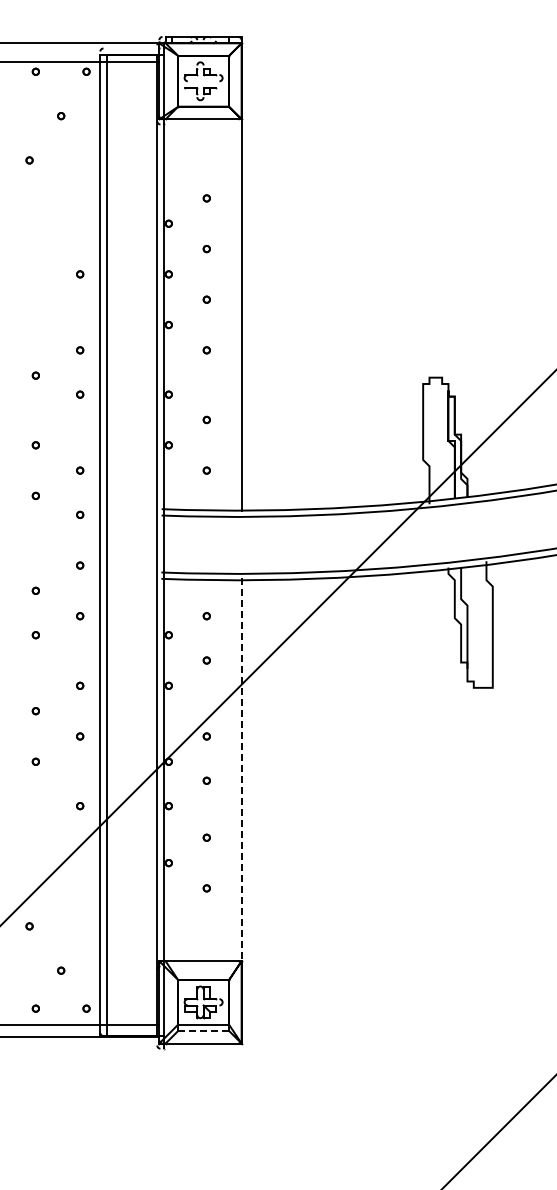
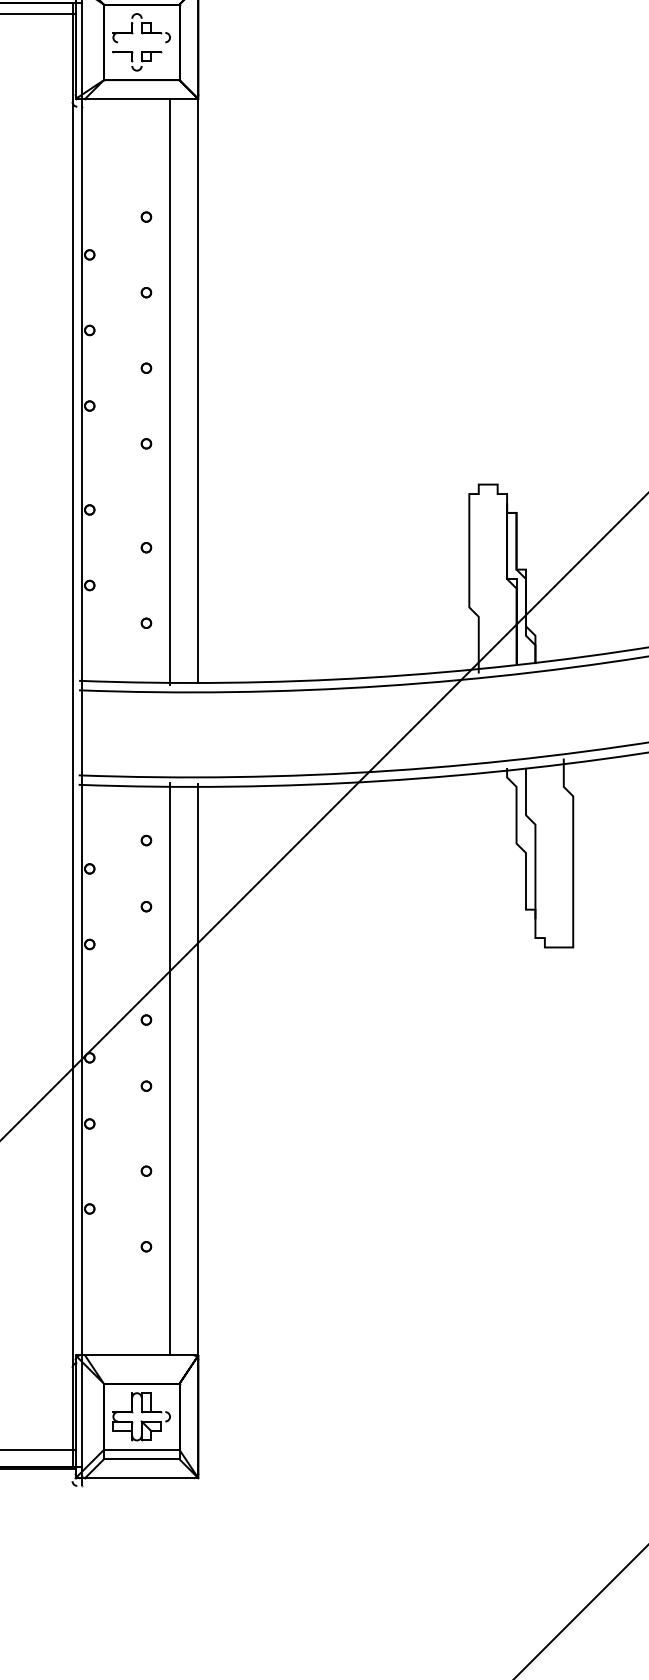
line: (222, 315) -> (169, 391), added
line: (222, 769) -> (169, 1069), added
line: (241, 770) -> (198, 1070), dashed -> solid
line: (204, 1030) -> (143, 1458), dashed -> solid

